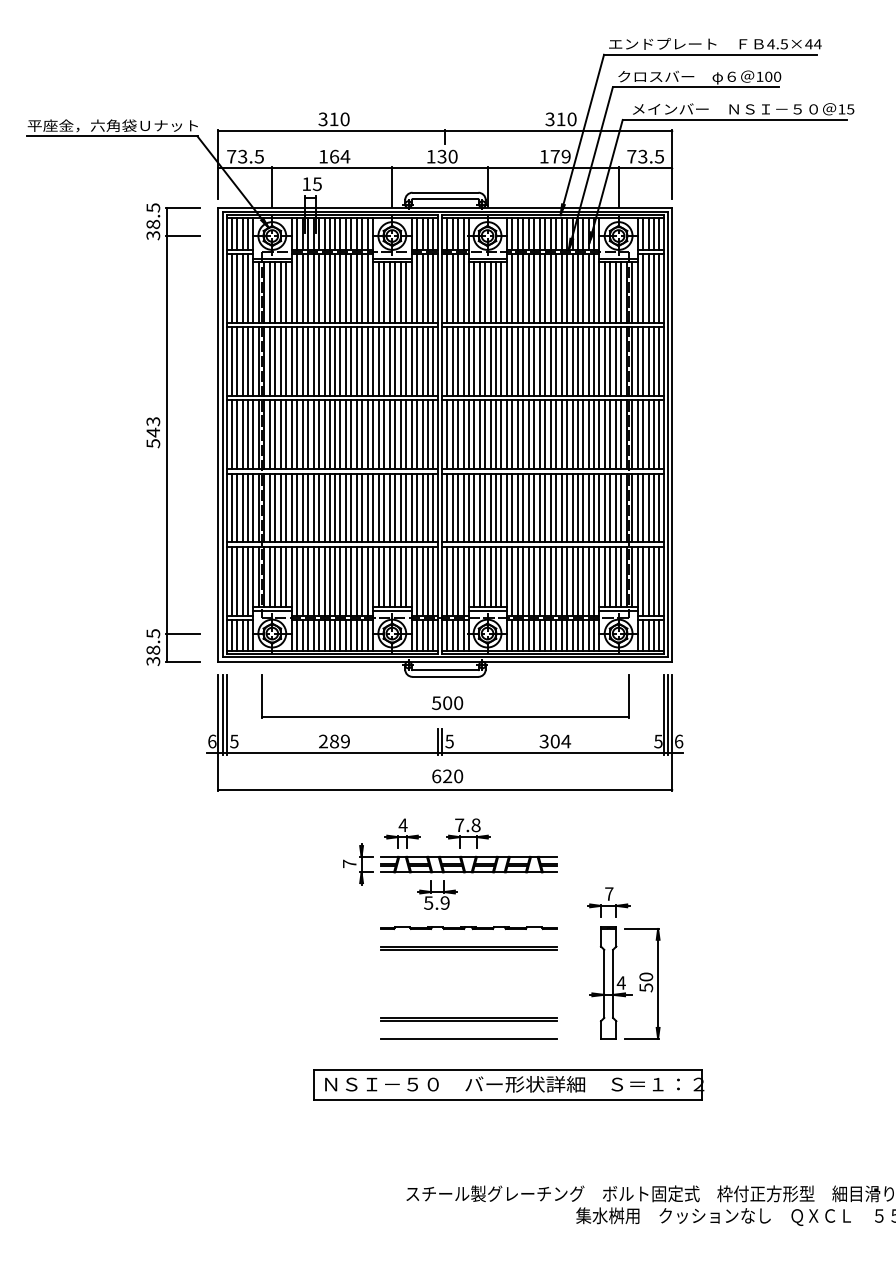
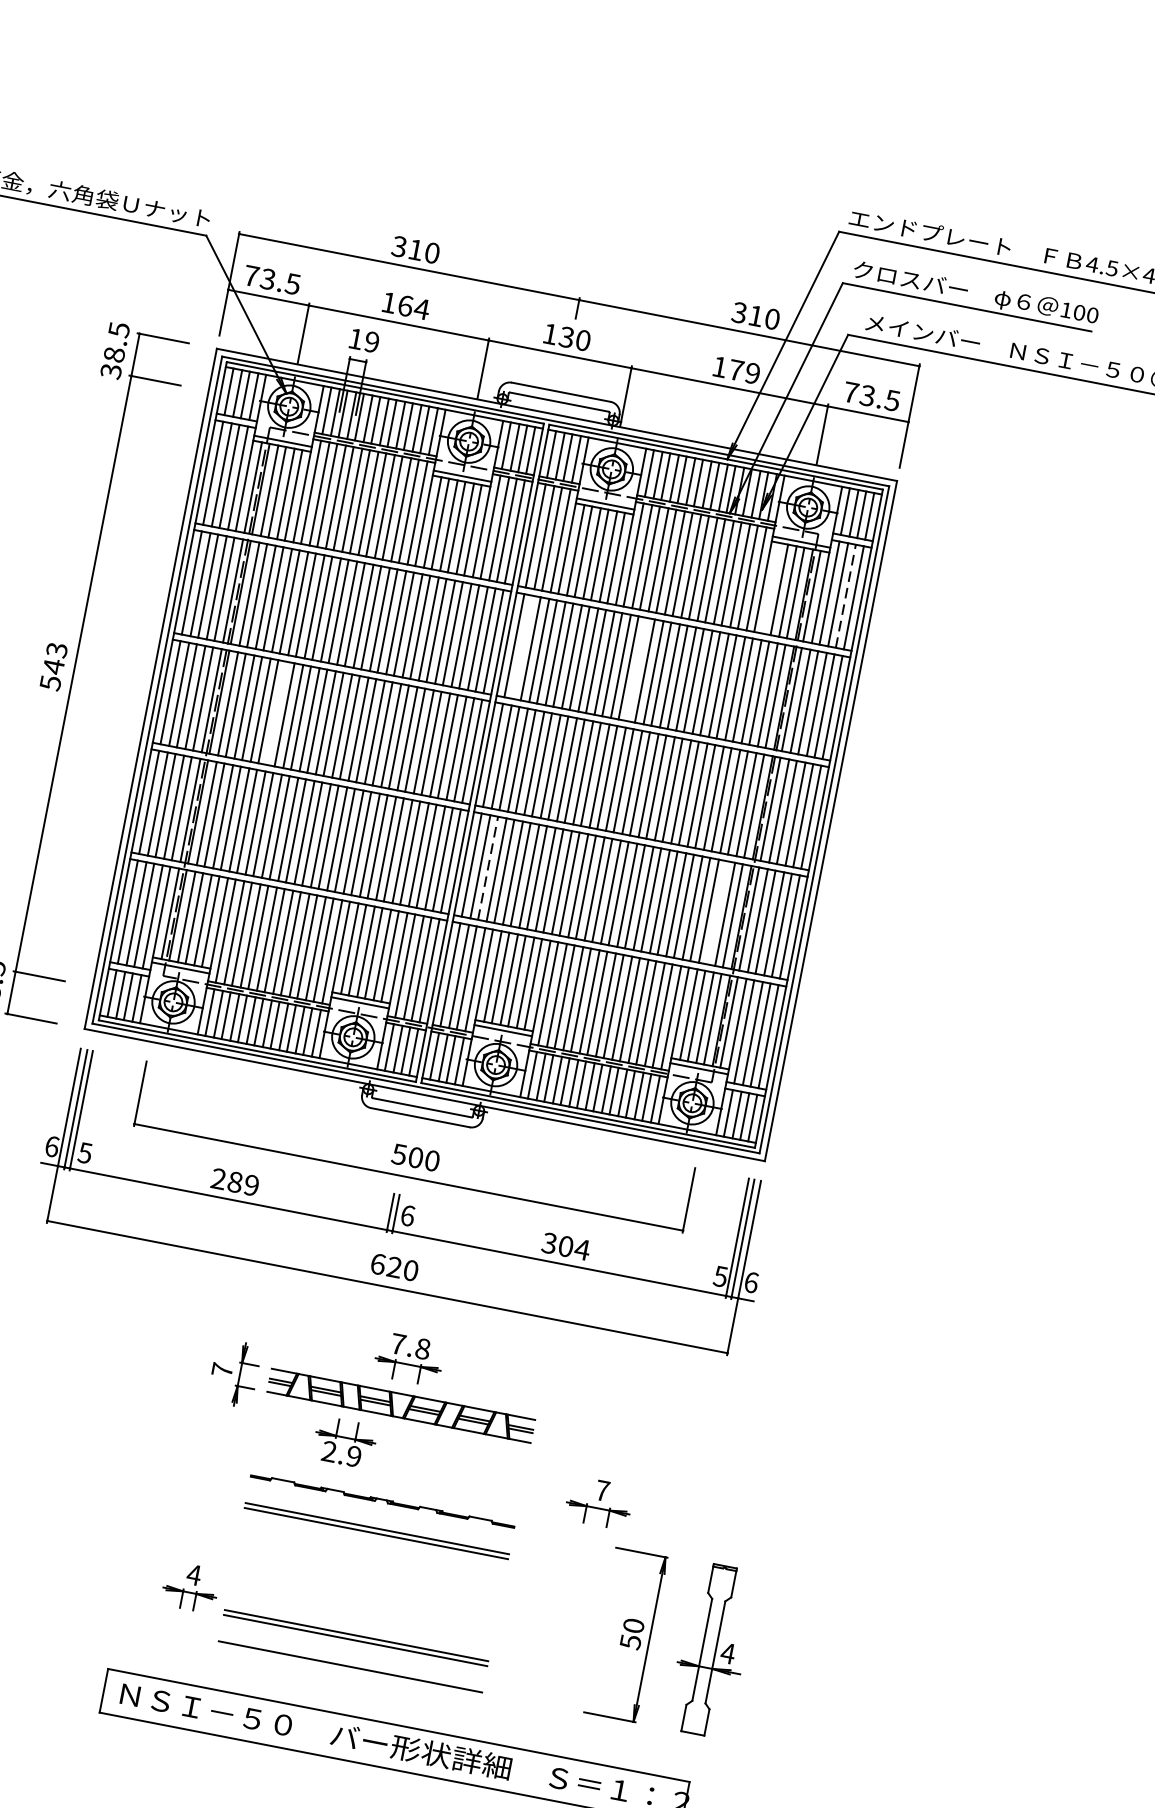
text: (316, 183) -> (370, 340), 15 -> 19
line: (653, 287) -> (845, 594), solid -> dashed
line: (605, 292) -> (772, 588), removed
line: (452, 361) -> (522, 647), removed
line: (528, 361) -> (636, 669), removed
line: (302, 434) -> (276, 712), removed
line: (457, 507) -> (487, 867), solid -> dashed
line: (610, 507) -> (716, 911), removed
text: (449, 741) -> (407, 1215), 5 -> 6
part: (402, 833) -> (190, 1587), moved
text: (428, 902) -> (329, 1450), 5.9 -> 2.9
part: (610, 982) -> (711, 1649), moved

